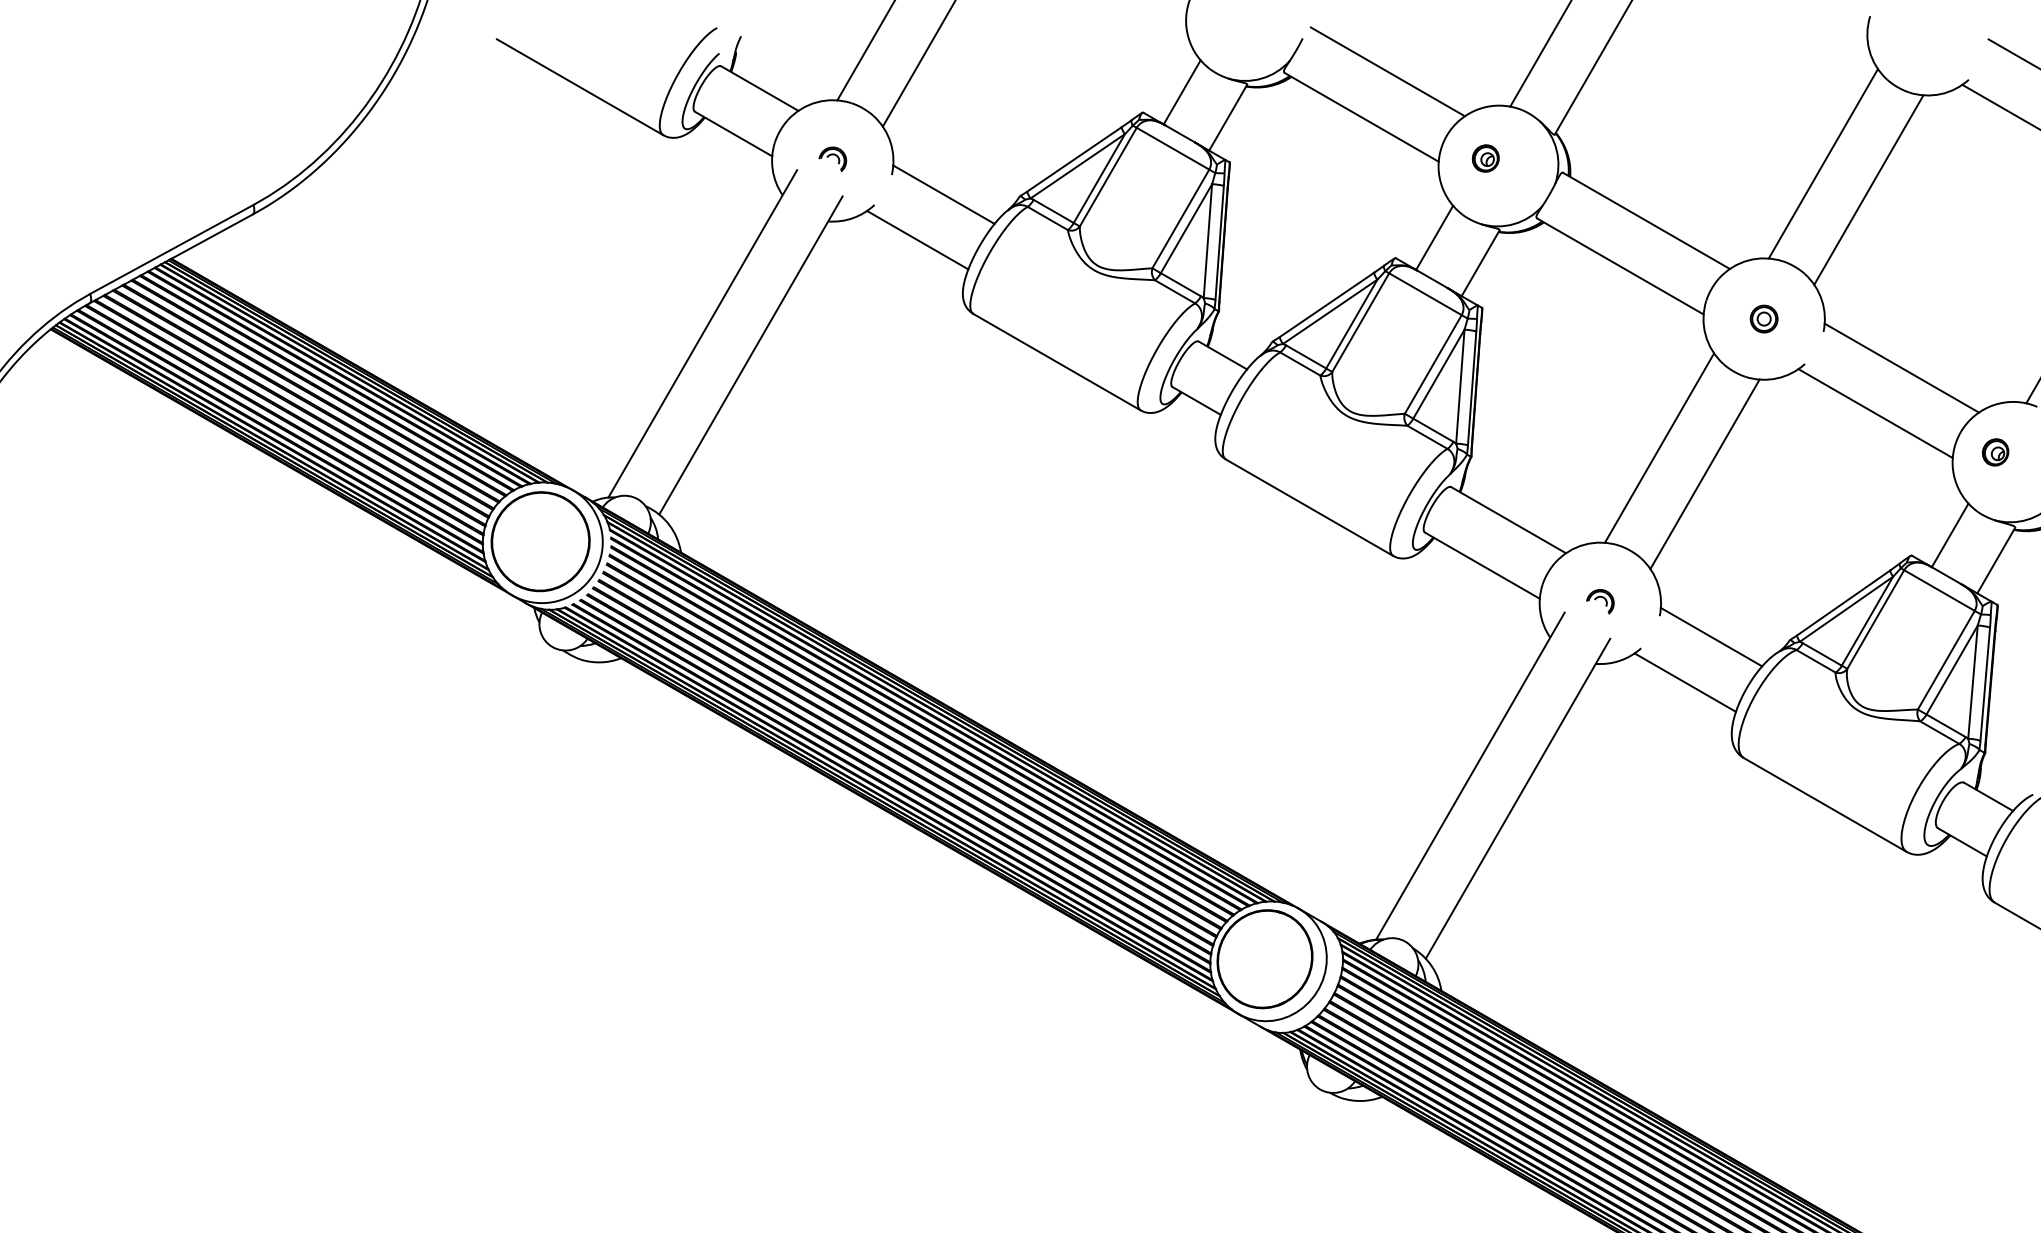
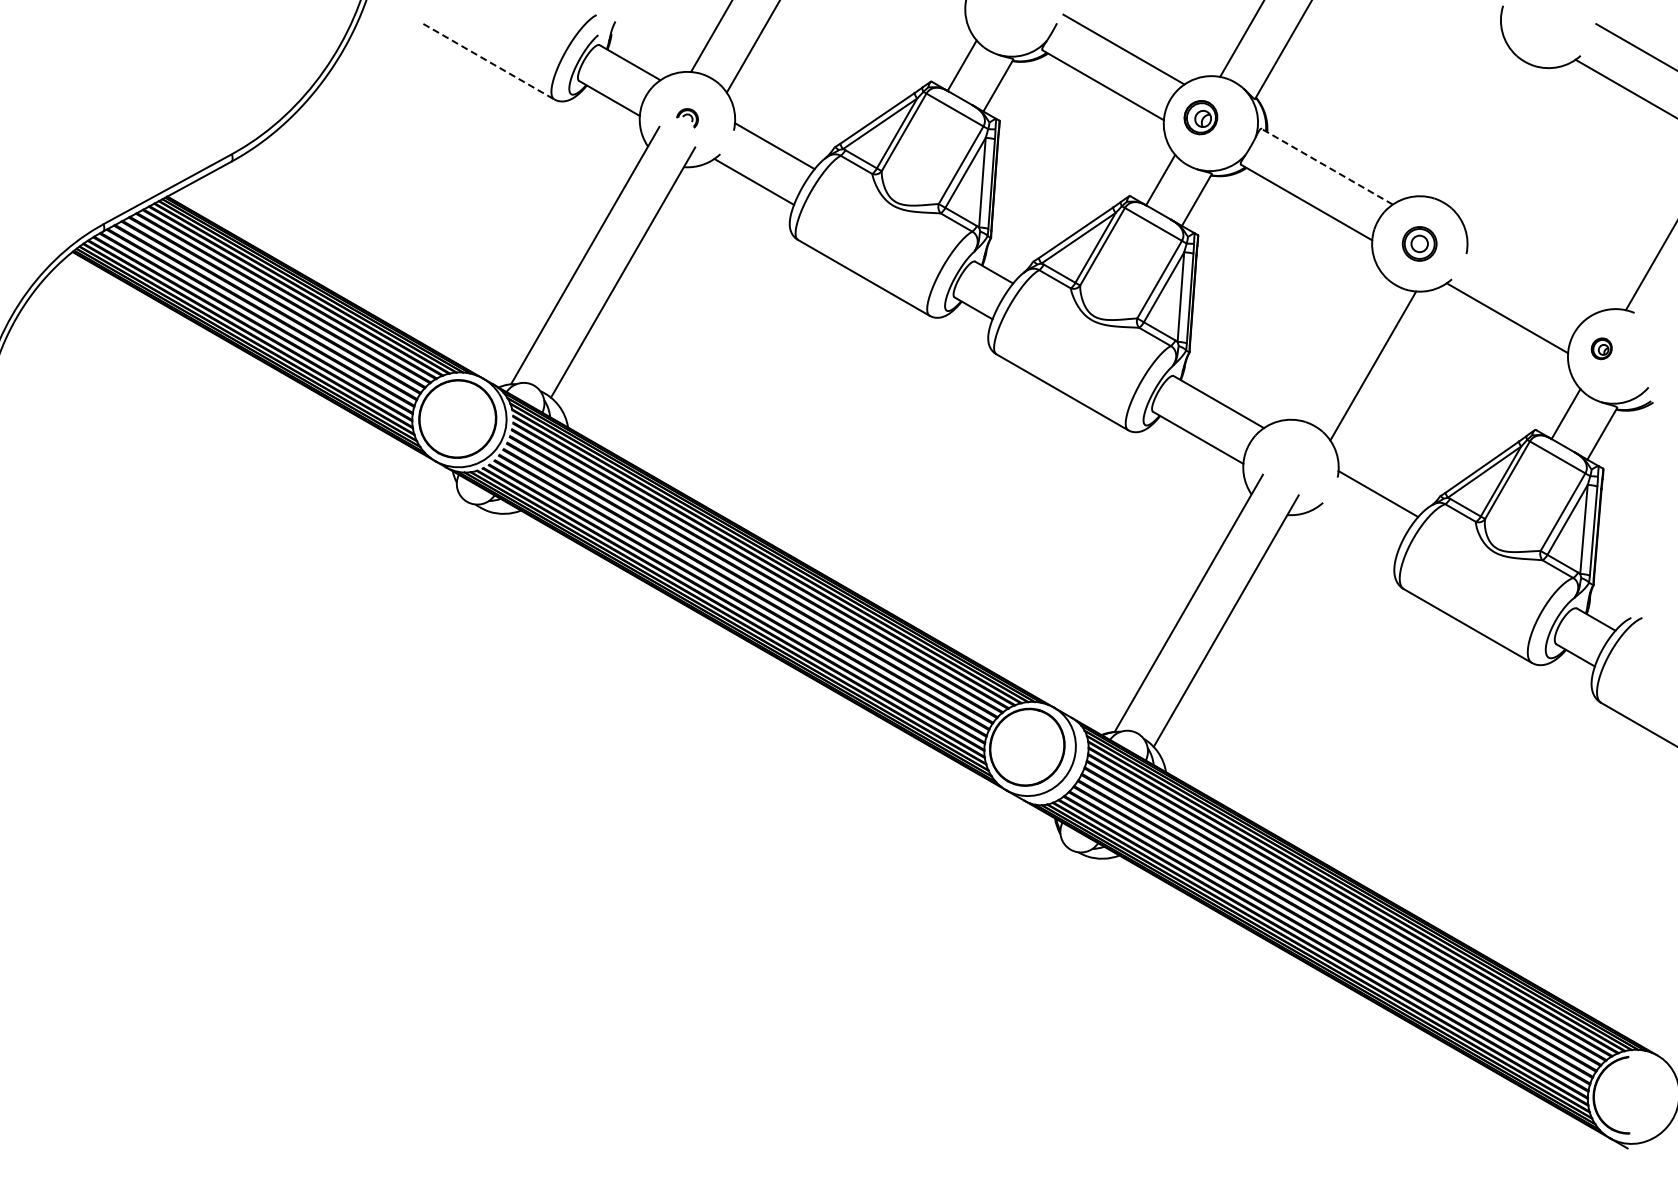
line: (581, 87) -> (489, 61), solid -> dashed
part: (1485, 158) -> (1200, 117), size x1.6
line: (1823, 163) -> (1466, 121), removed
line: (1869, 190) -> (1502, 142), removed
line: (1646, 220) -> (1327, 166), solid -> dashed
part: (1763, 318) -> (1419, 243), size x1.6
line: (1901, 368) -> (1527, 282), removed
line: (1659, 446) -> (1337, 344), removed
part: (1599, 602) -> (1290, 466), removed
line: (1684, 682) -> (1357, 529), removed

